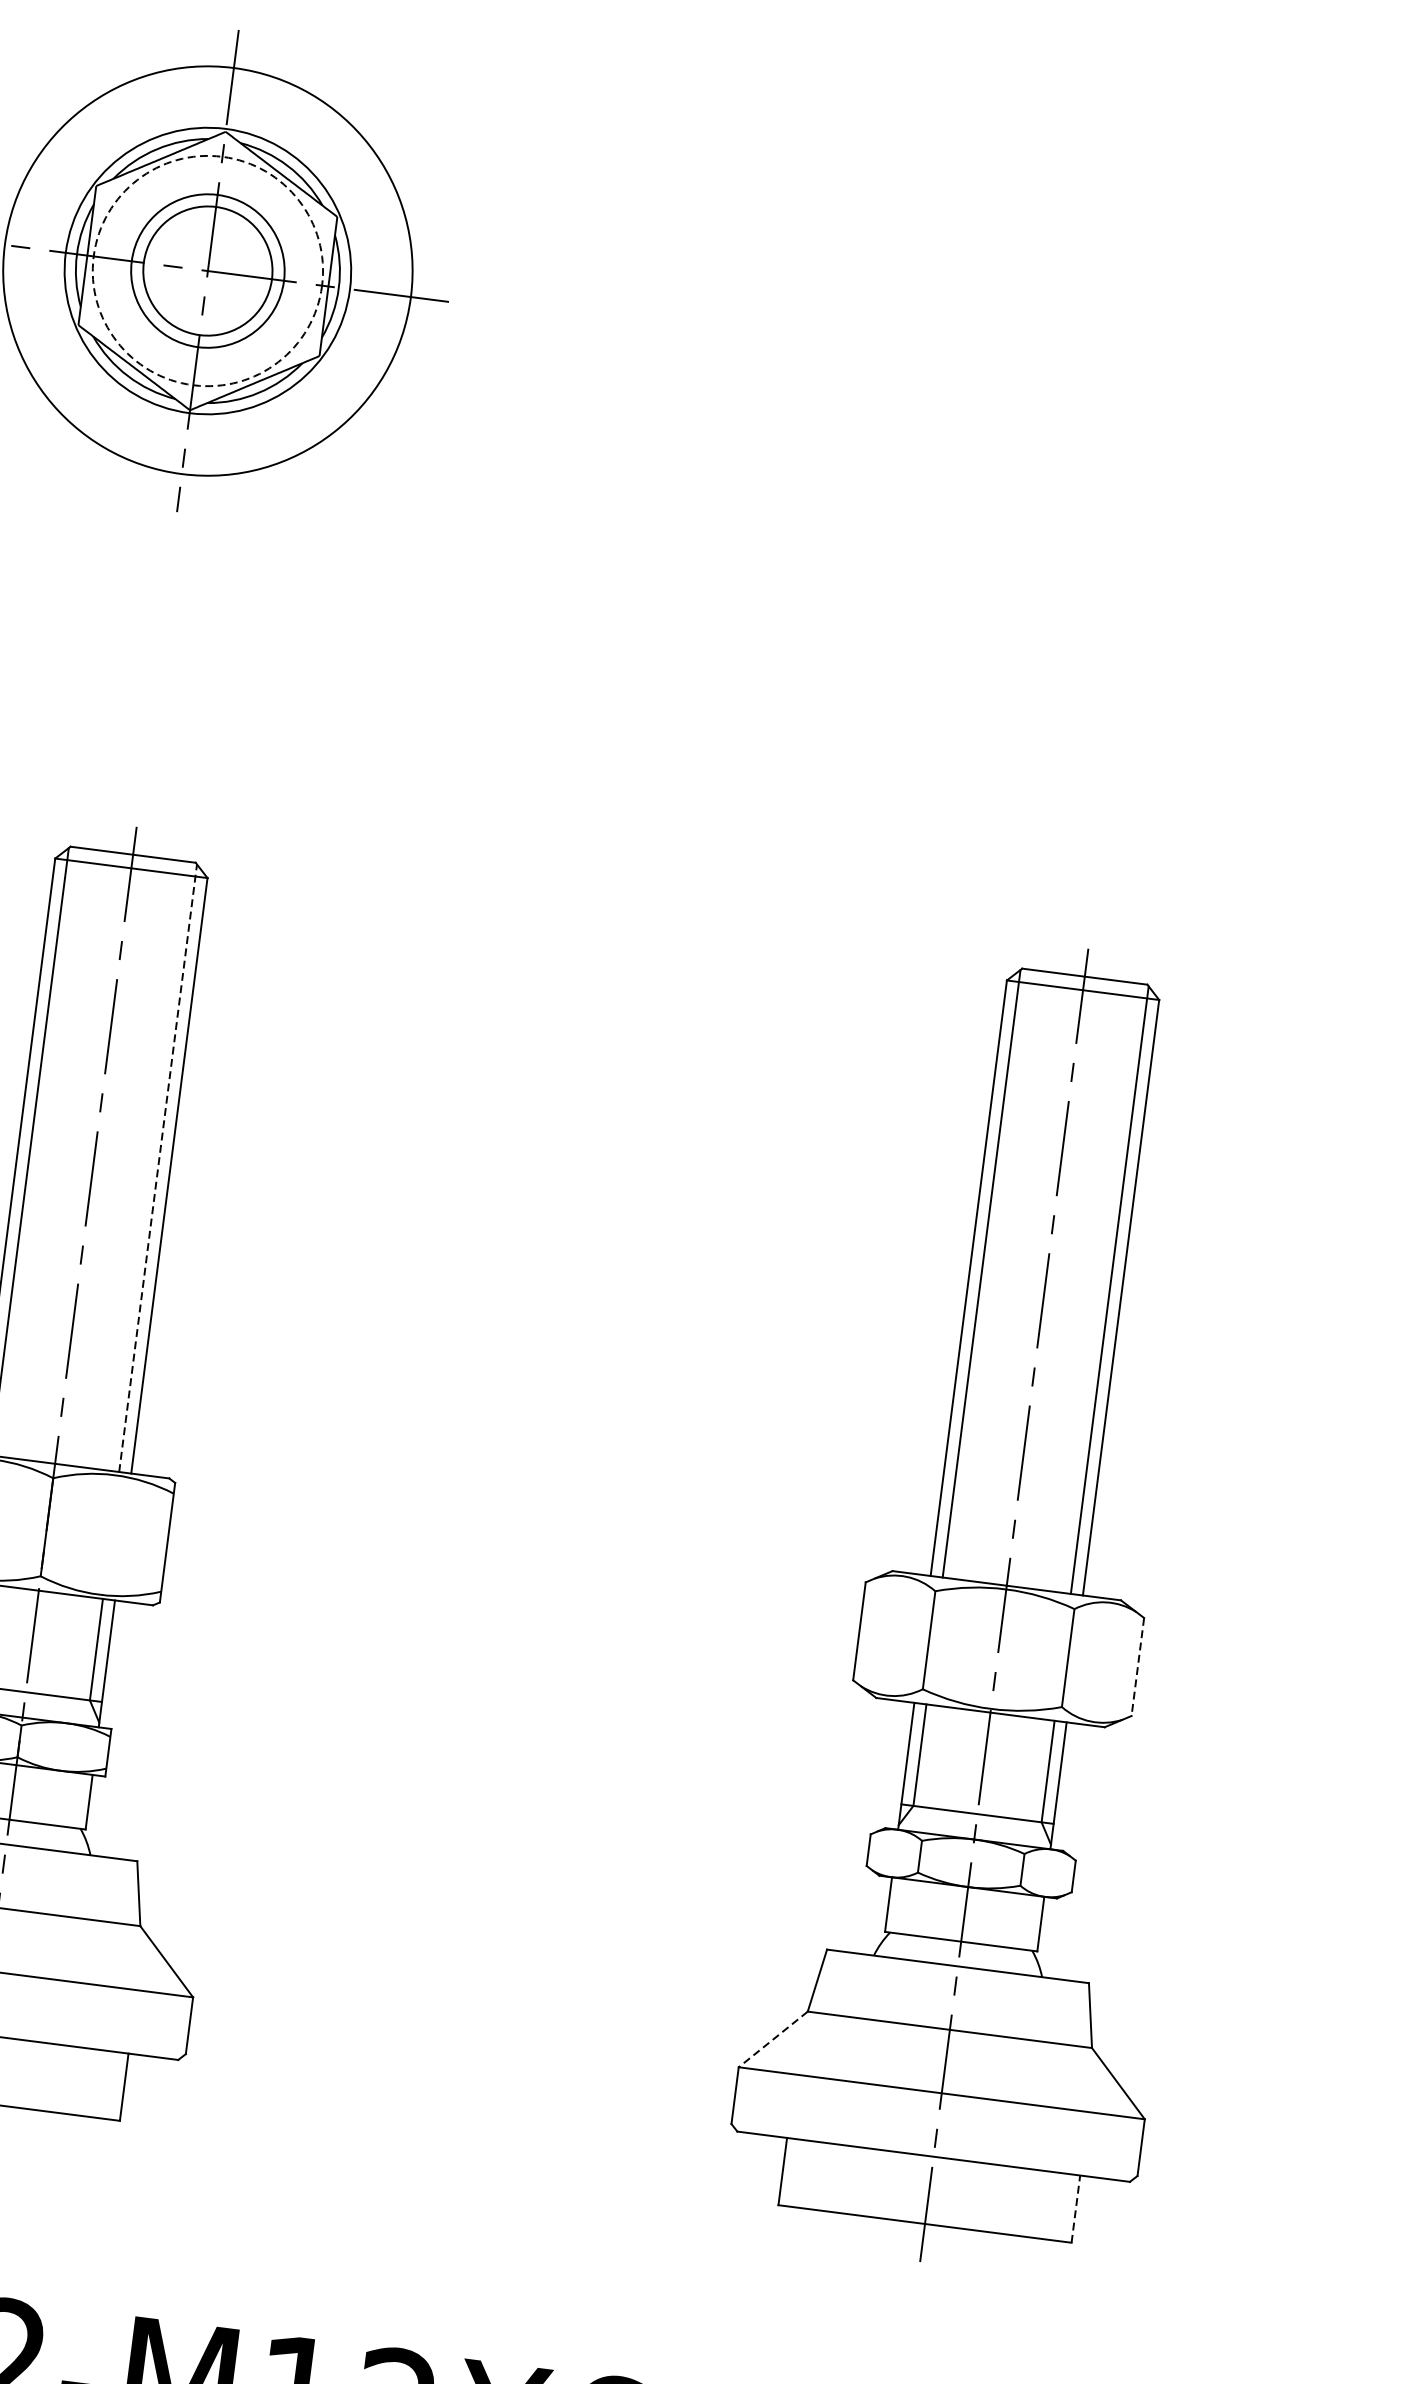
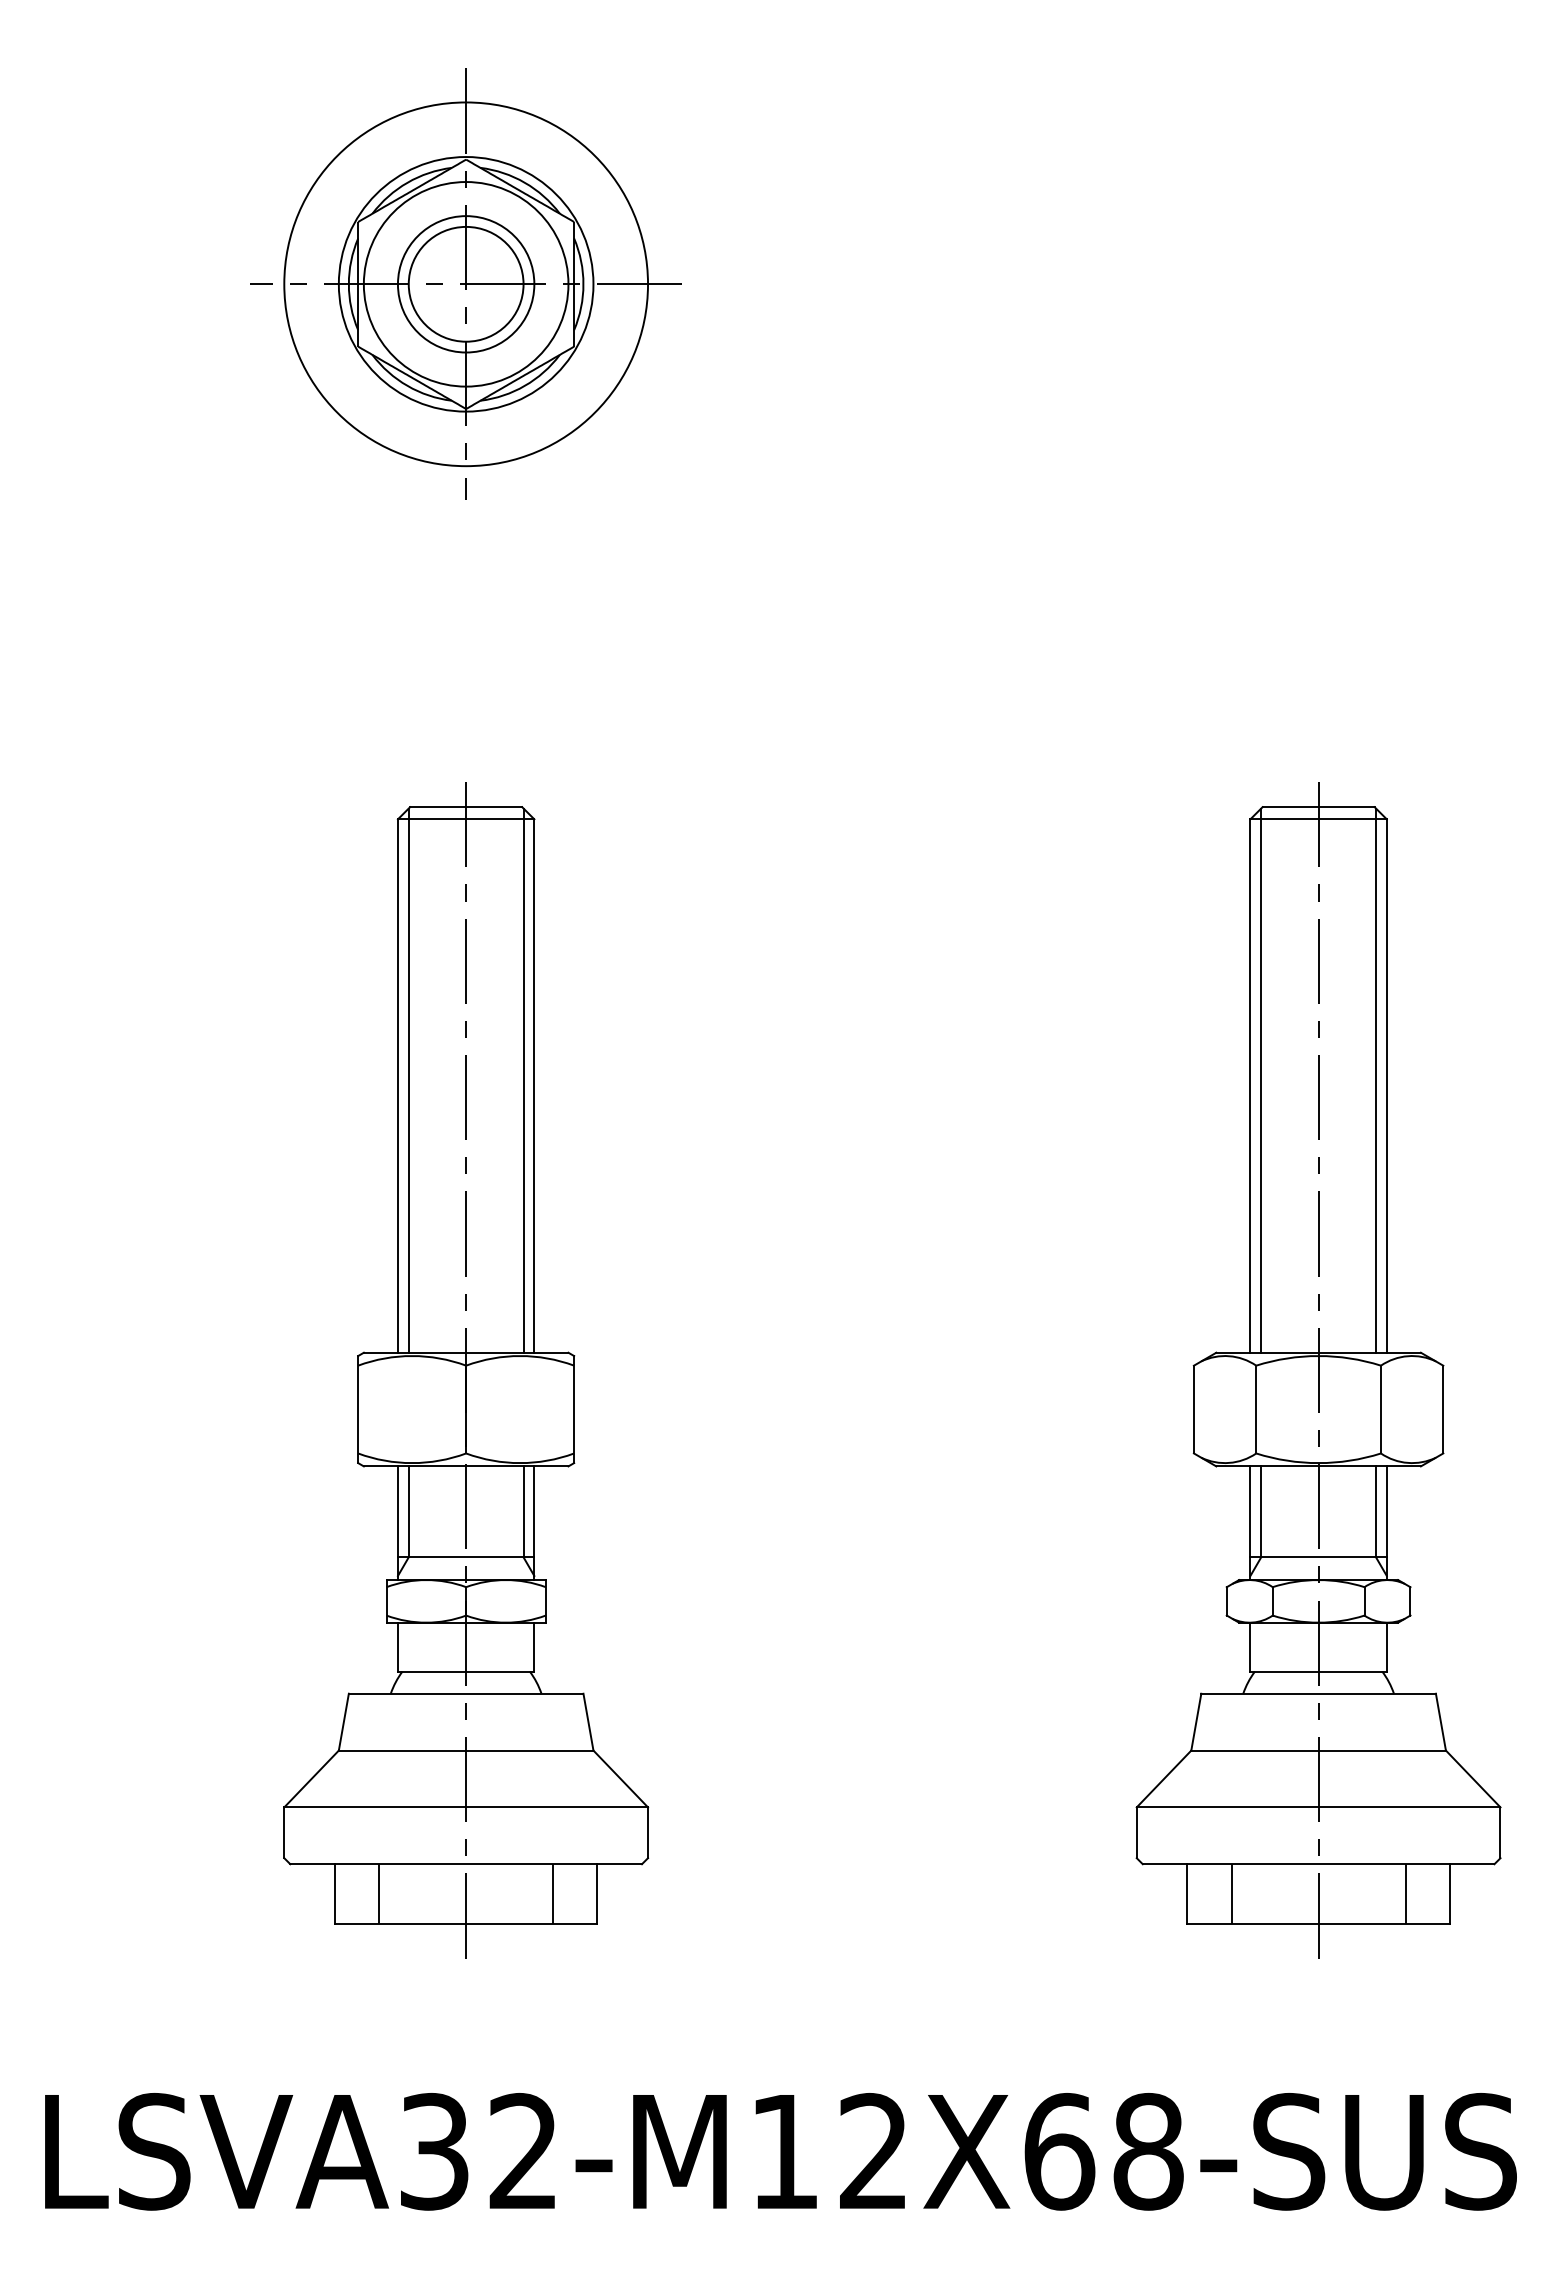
circle: (207, 271) -> (465, 284), dashed -> solid
line: (158, 1168) -> (523, 1080), dashed -> solid
line: (1138, 1666) -> (1443, 1409), dashed -> solid
line: (772, 2039) -> (1163, 1779), dashed -> solid
line: (75, 2081) -> (553, 1894), added
line: (832, 2178) -> (1231, 1894), added
line: (1026, 2202) -> (1405, 1894), added
line: (1075, 2208) -> (1449, 1893), dashed -> solid

